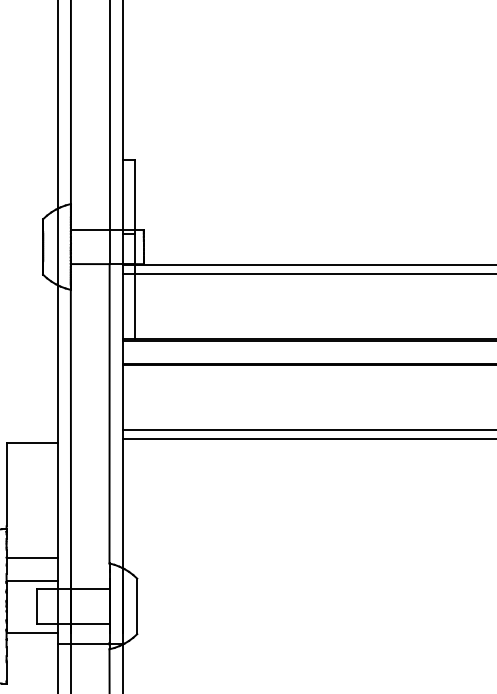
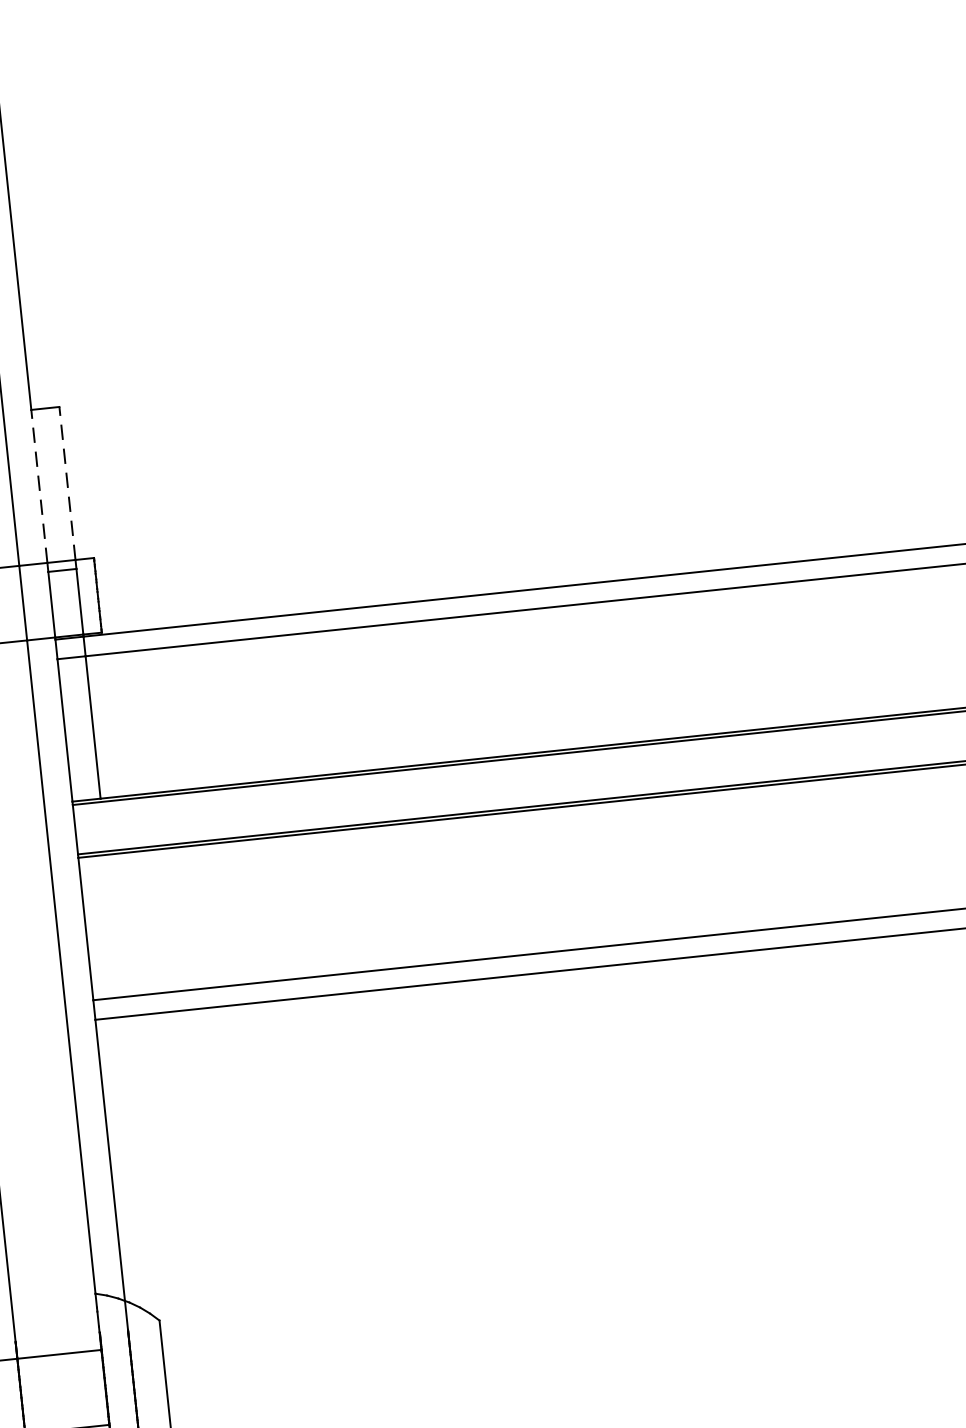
line: (122, 194) -> (39, 485), solid -> dashed
line: (135, 194) -> (67, 482), solid -> dashed

